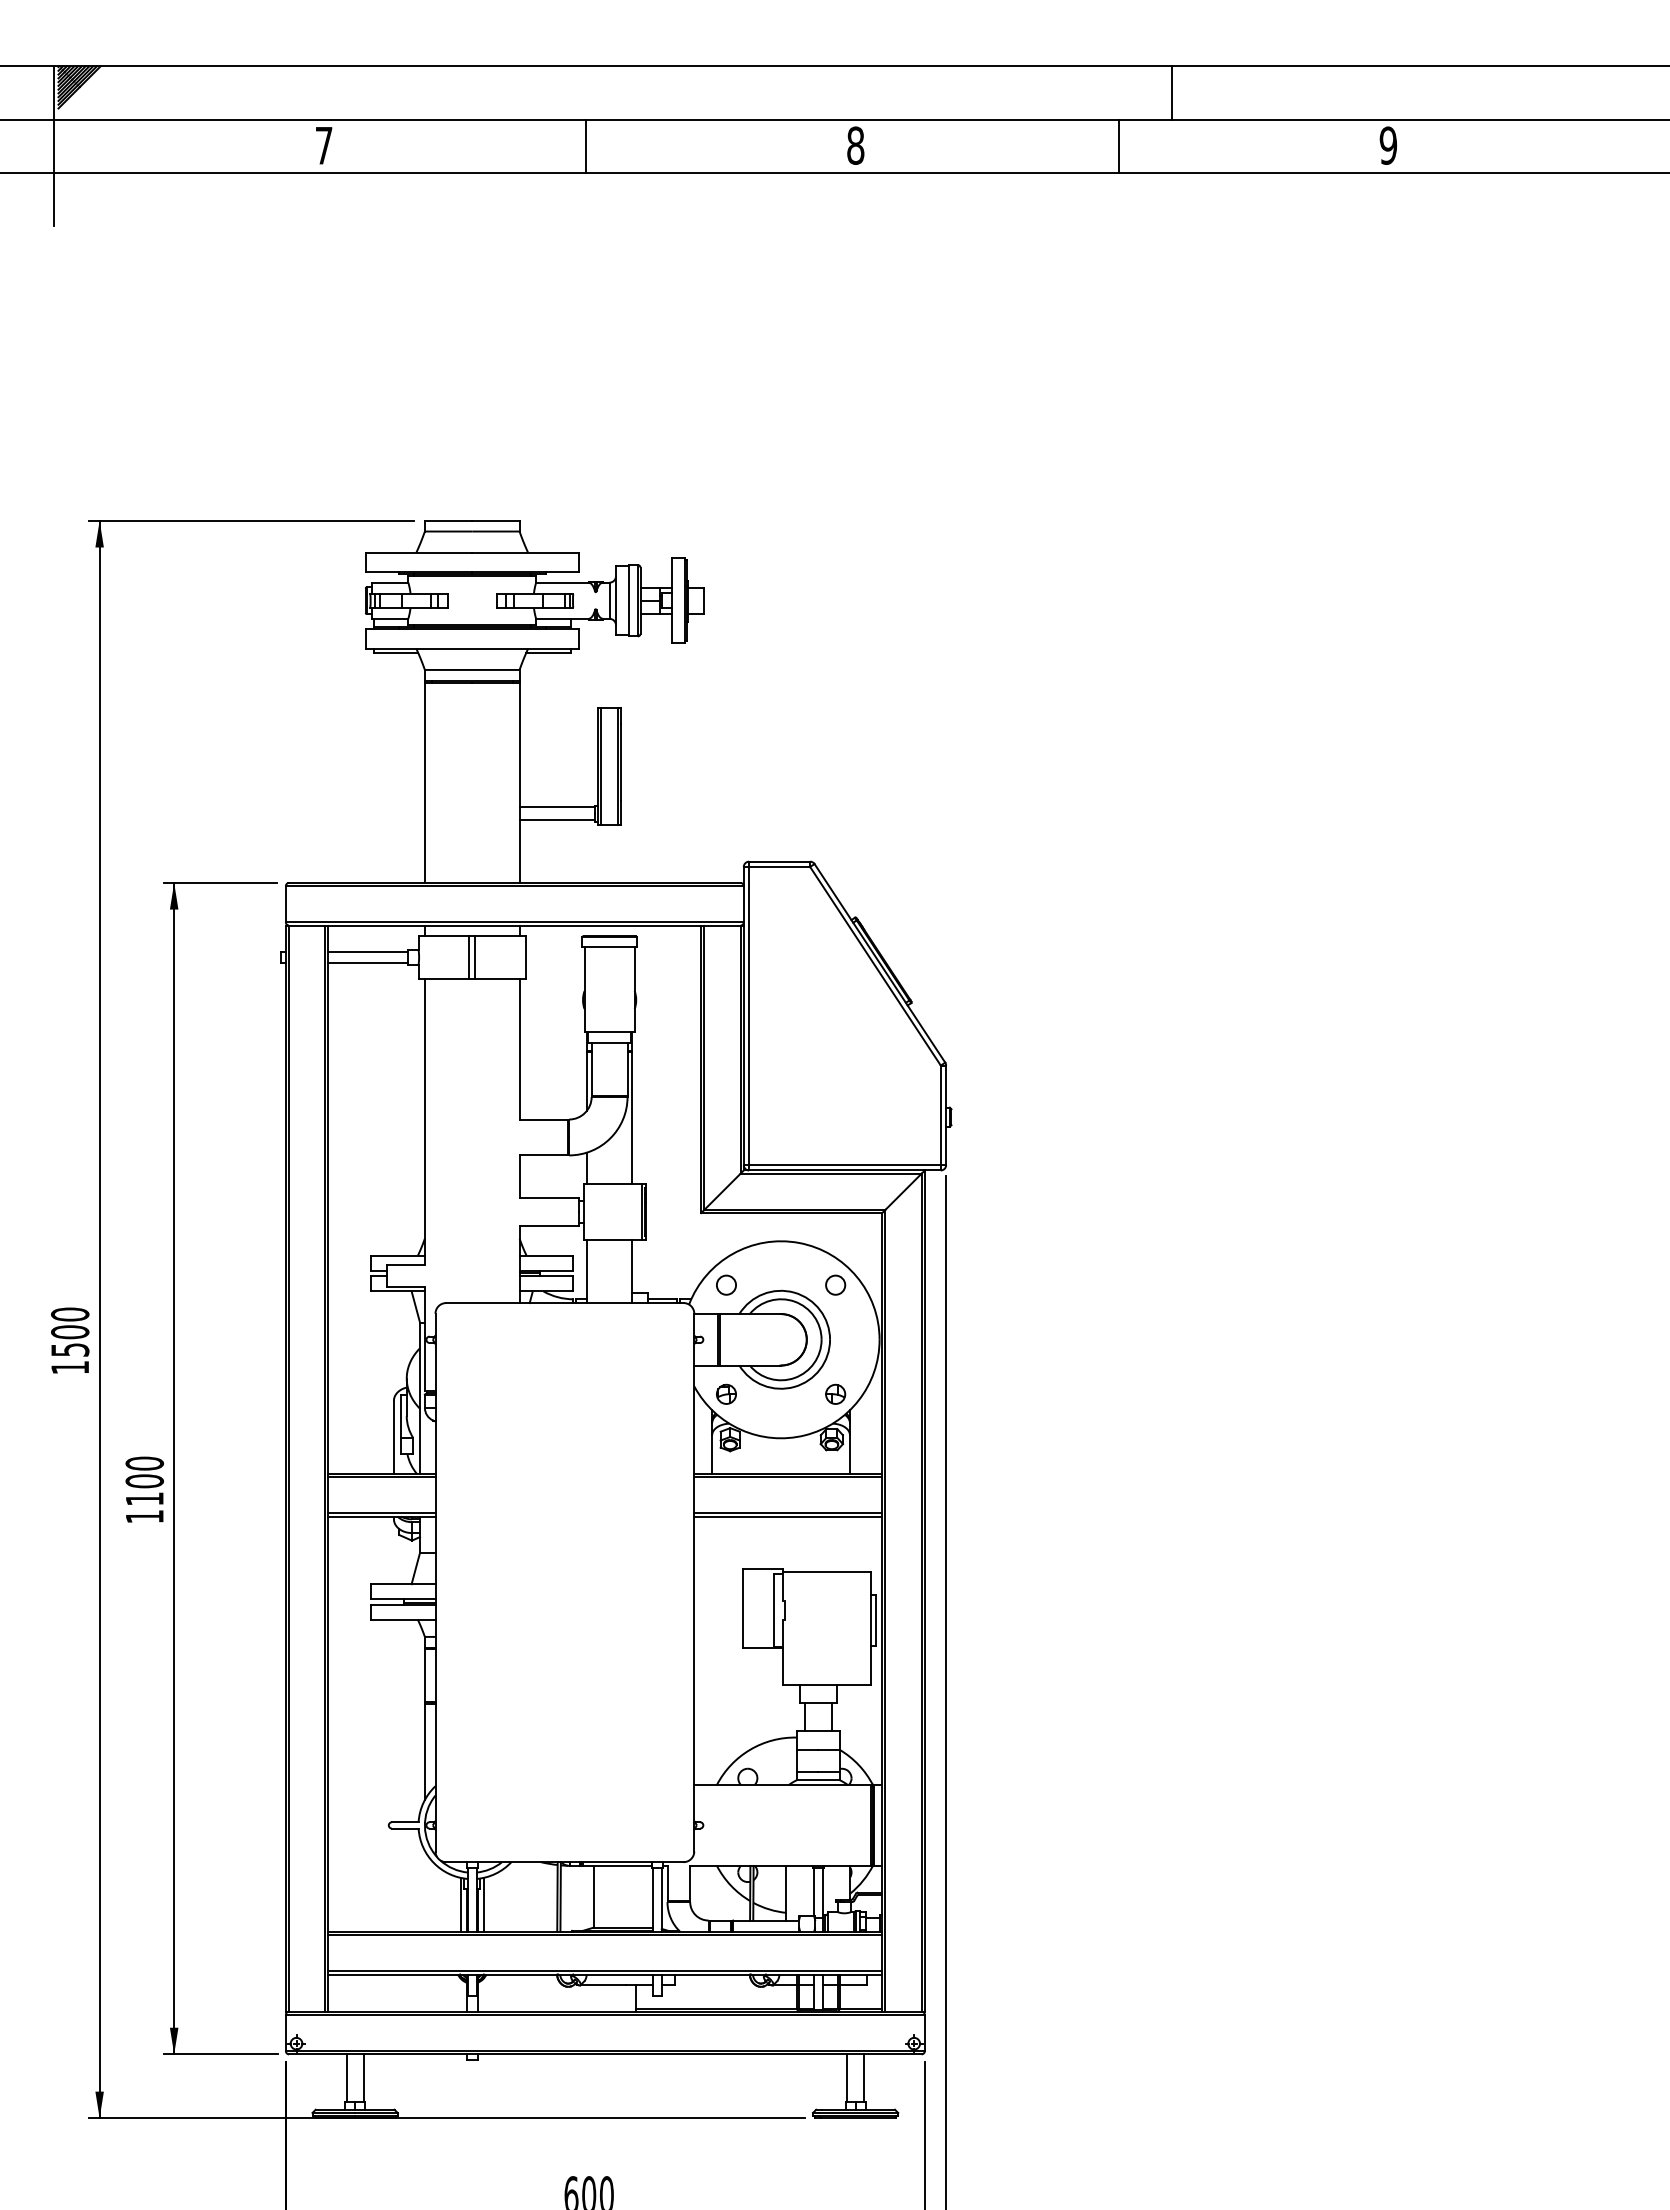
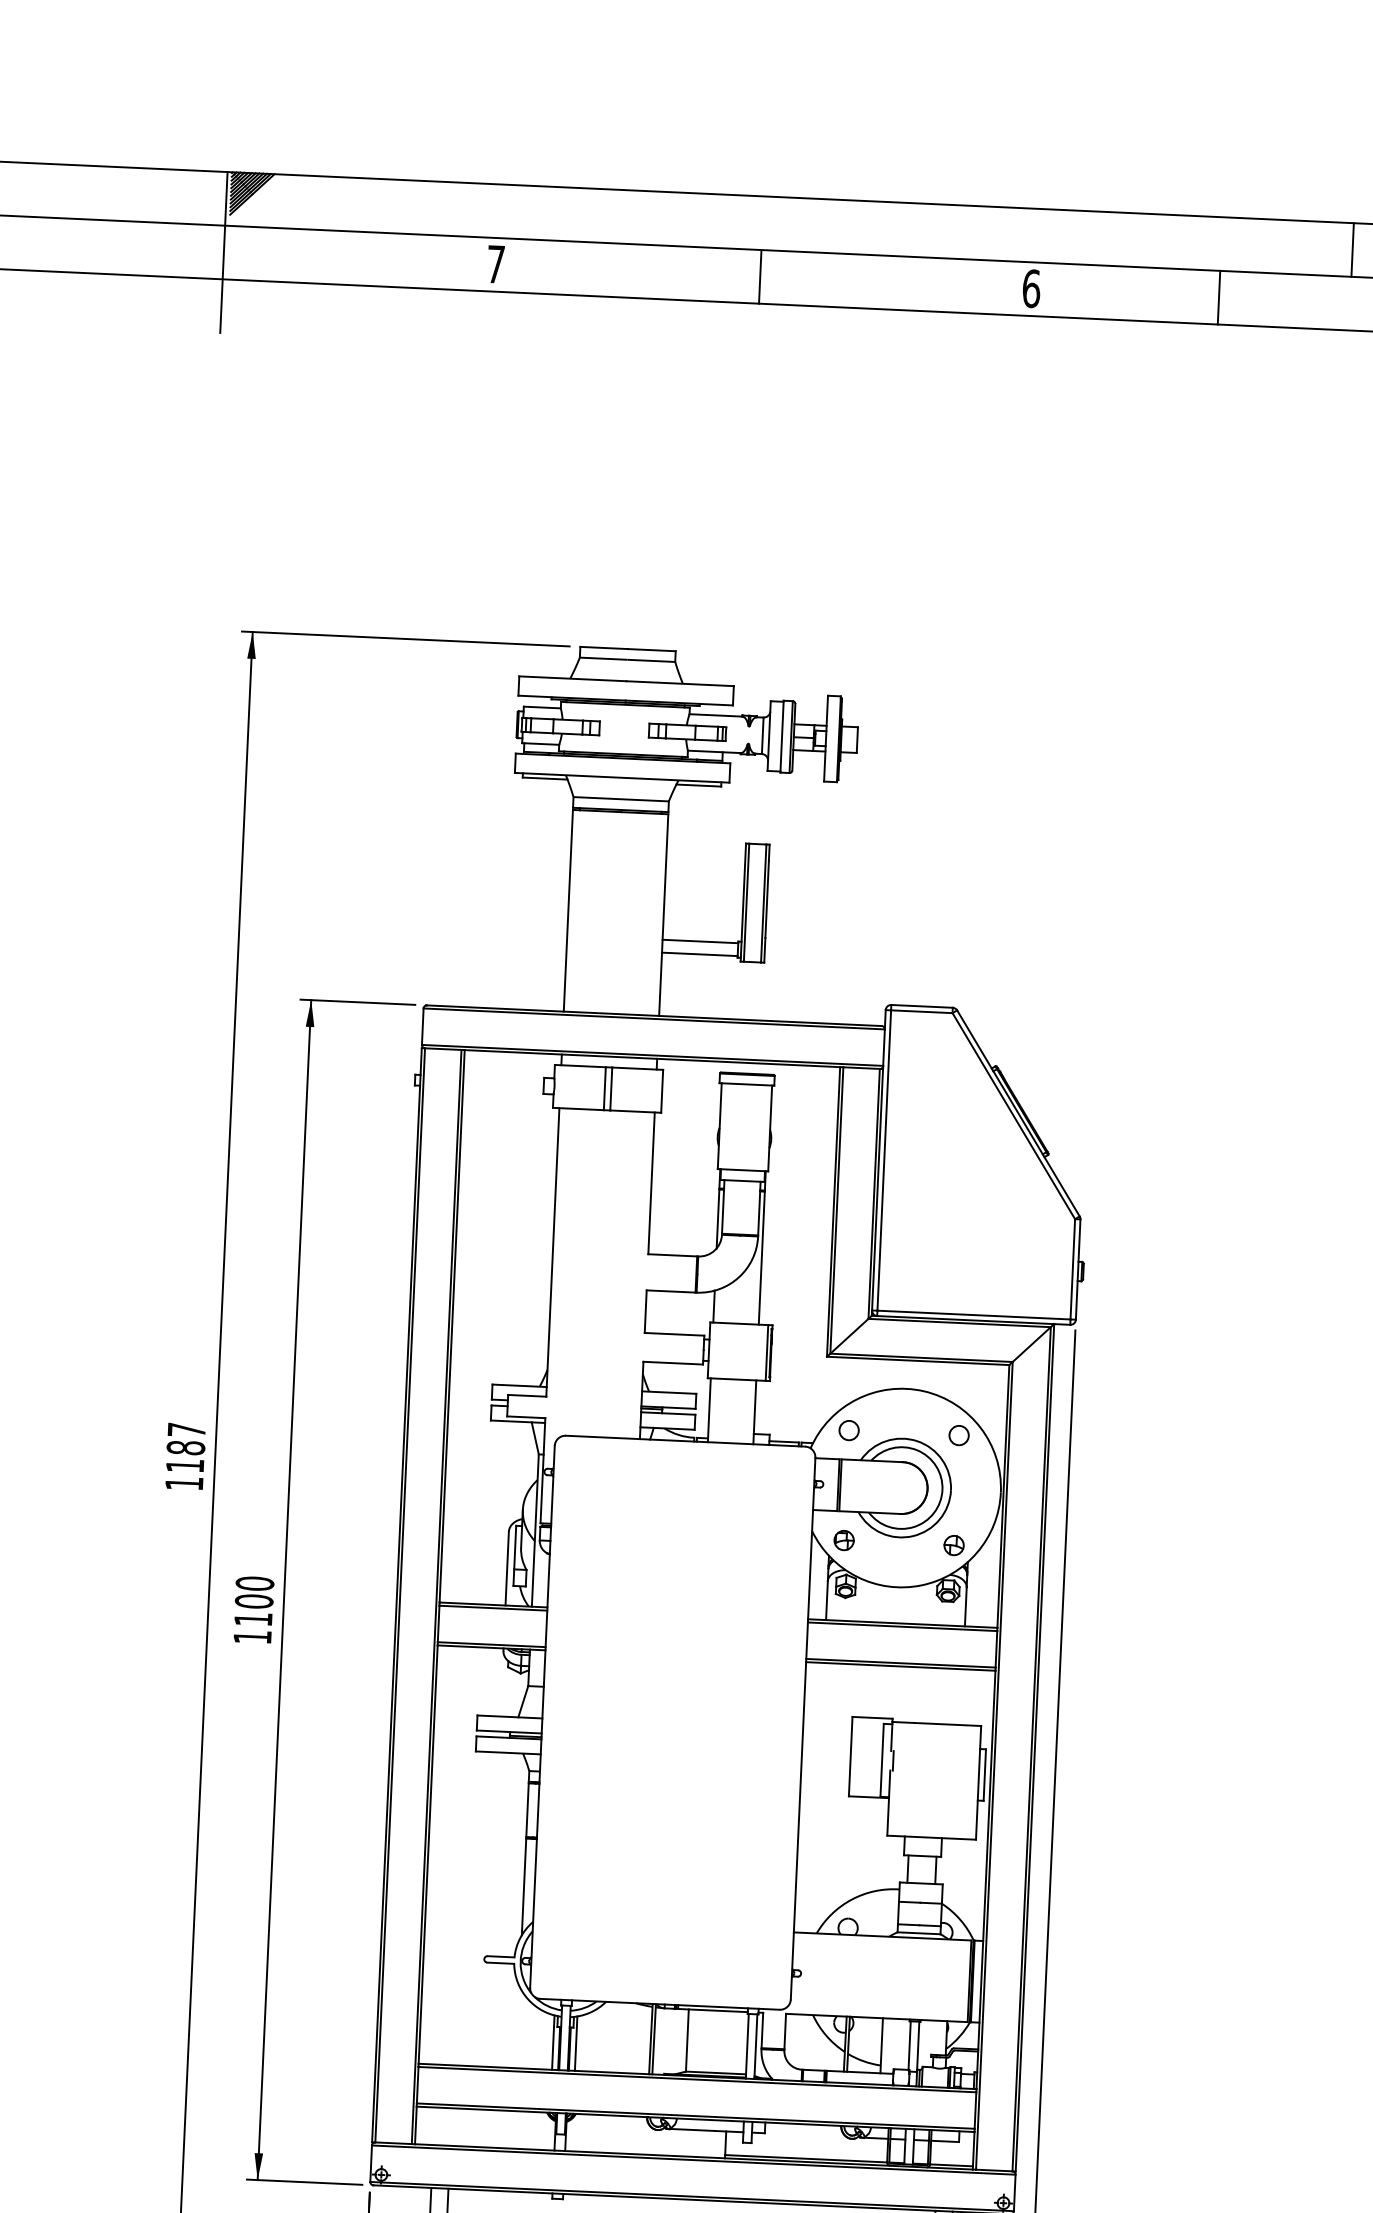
text: (855, 145) -> (1031, 288), 8 -> 6
line: (1118, 145) -> (1218, 297), moved
line: (368, 952) -> (503, 1079), removed
line: (368, 962) -> (503, 1089), removed
text: (70, 1331) -> (186, 1447), 1500 -> 1187

